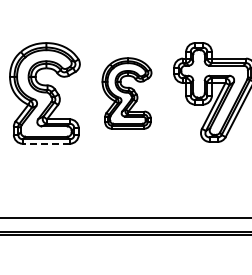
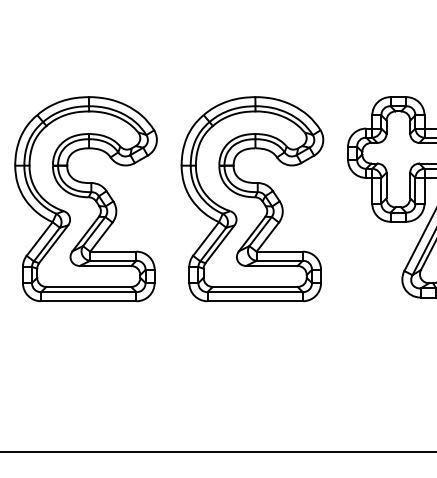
part: (126, 93) -> (251, 199), size x1.43
line: (46, 143) -> (89, 300), dashed -> solid

